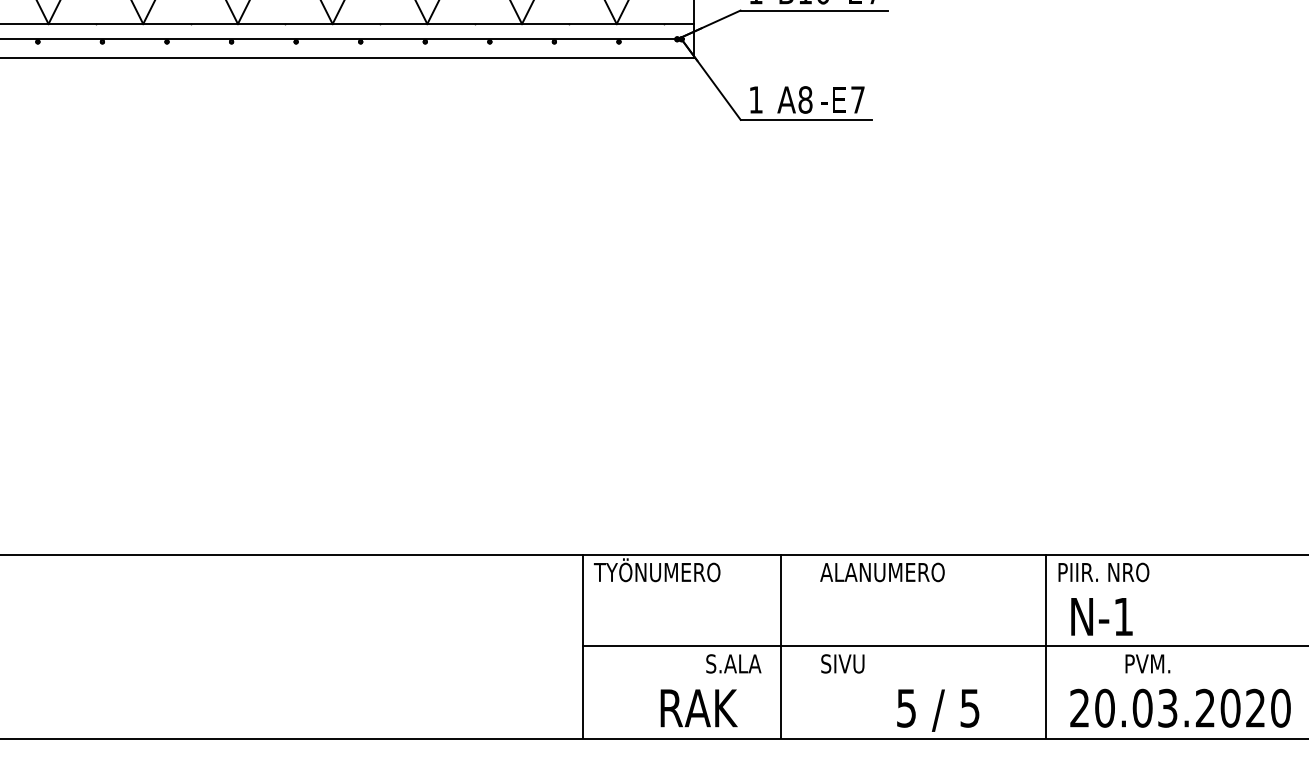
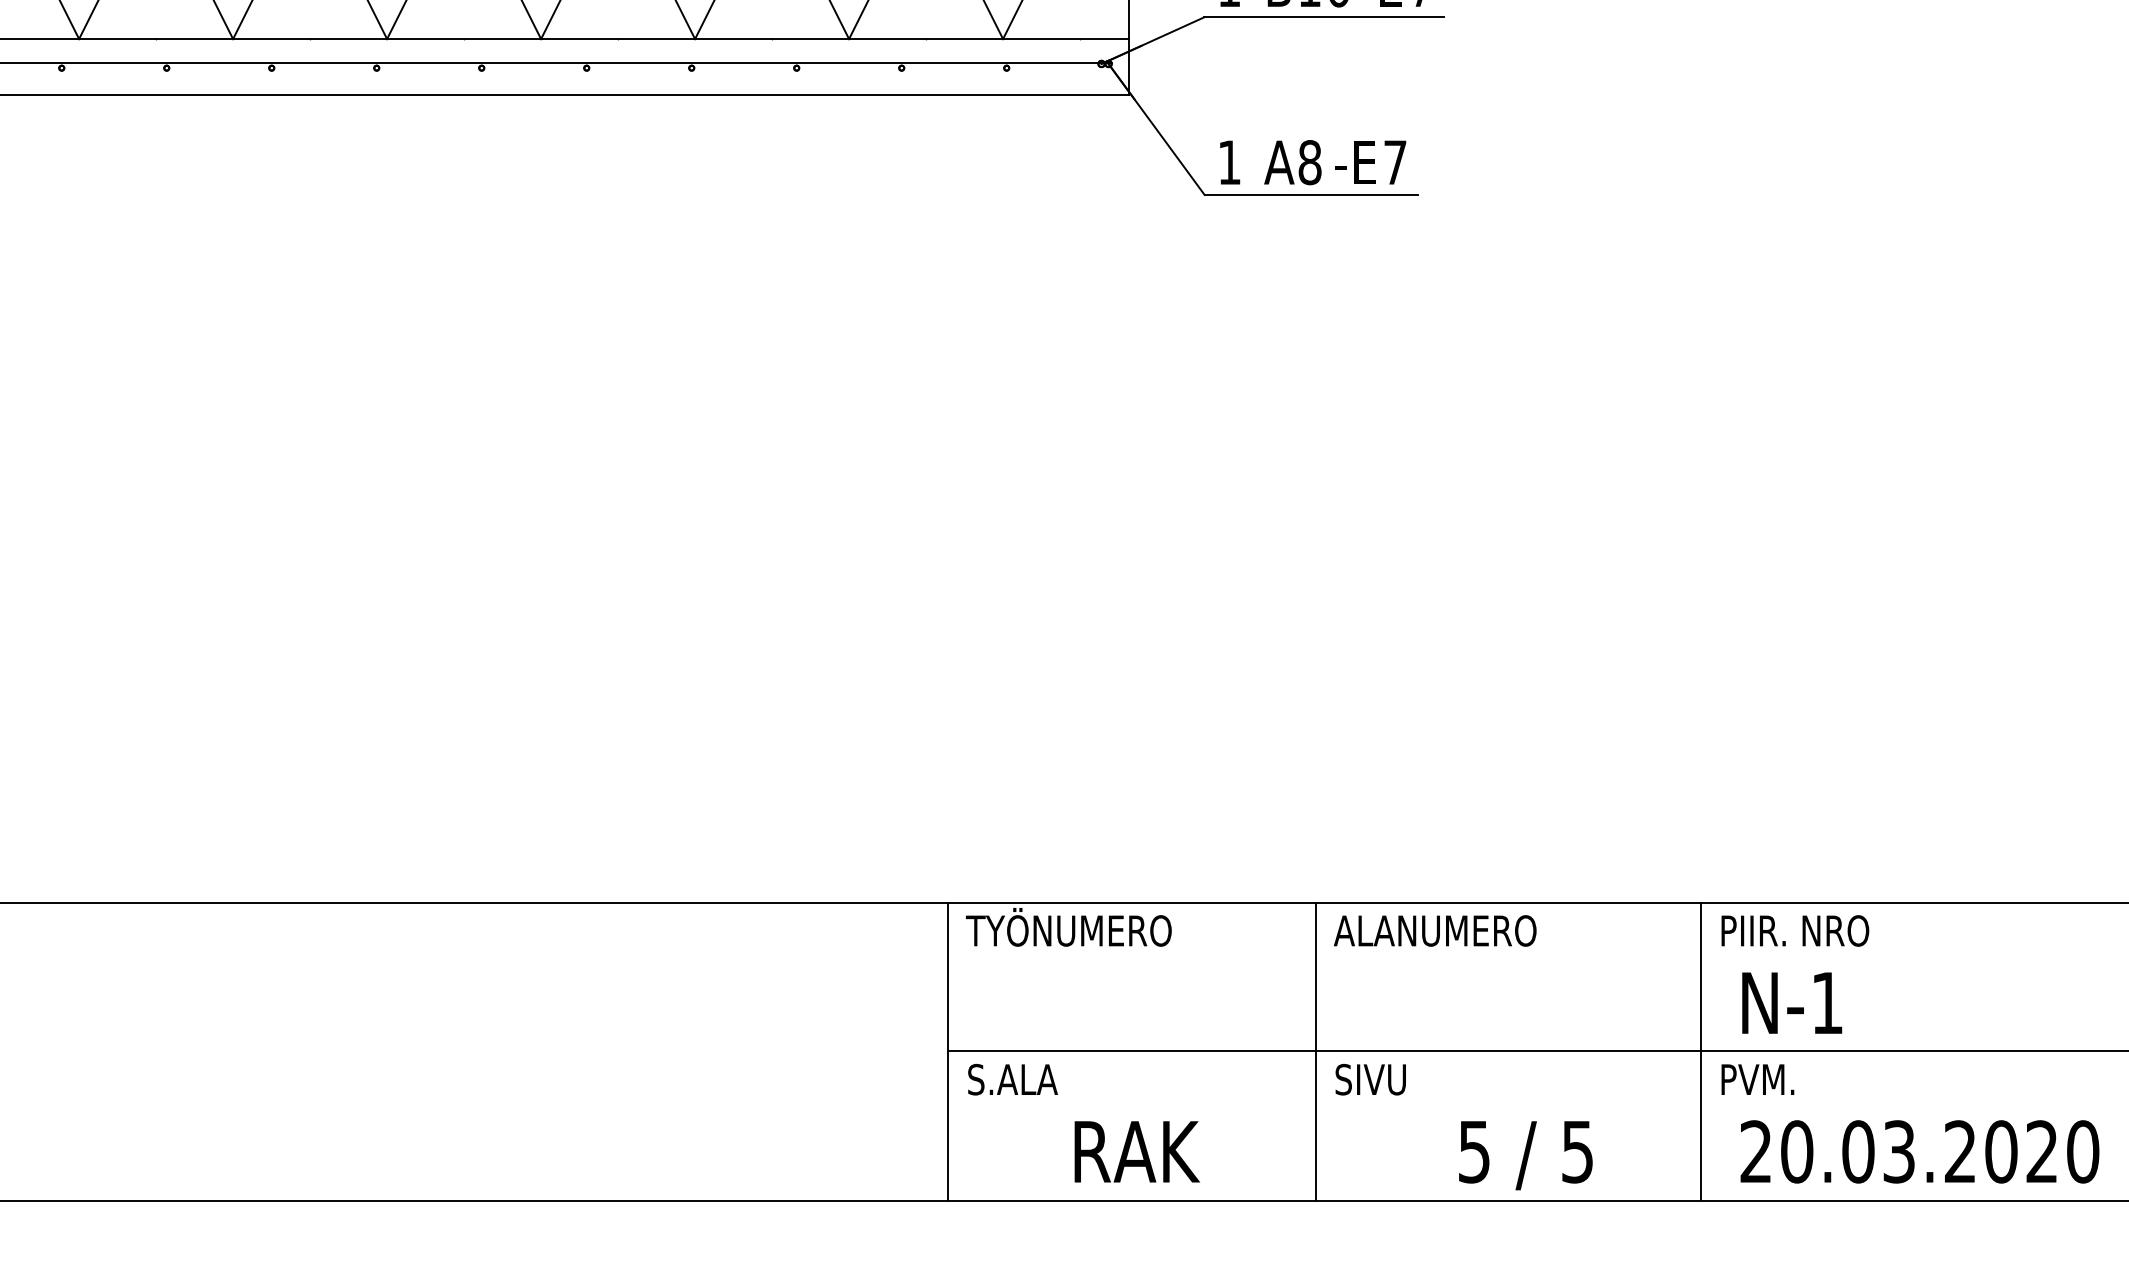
line: (781, 645) -> (1316, 1049), moved
text: (733, 663) -> (1012, 1079), moved
text: (1147, 663) -> (1757, 1079), moved

